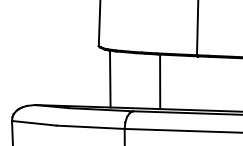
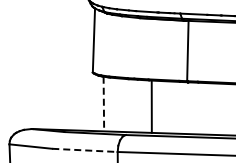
line: (109, 79) -> (103, 104), solid -> dashed
line: (90, 127) -> (84, 150), solid -> dashed

